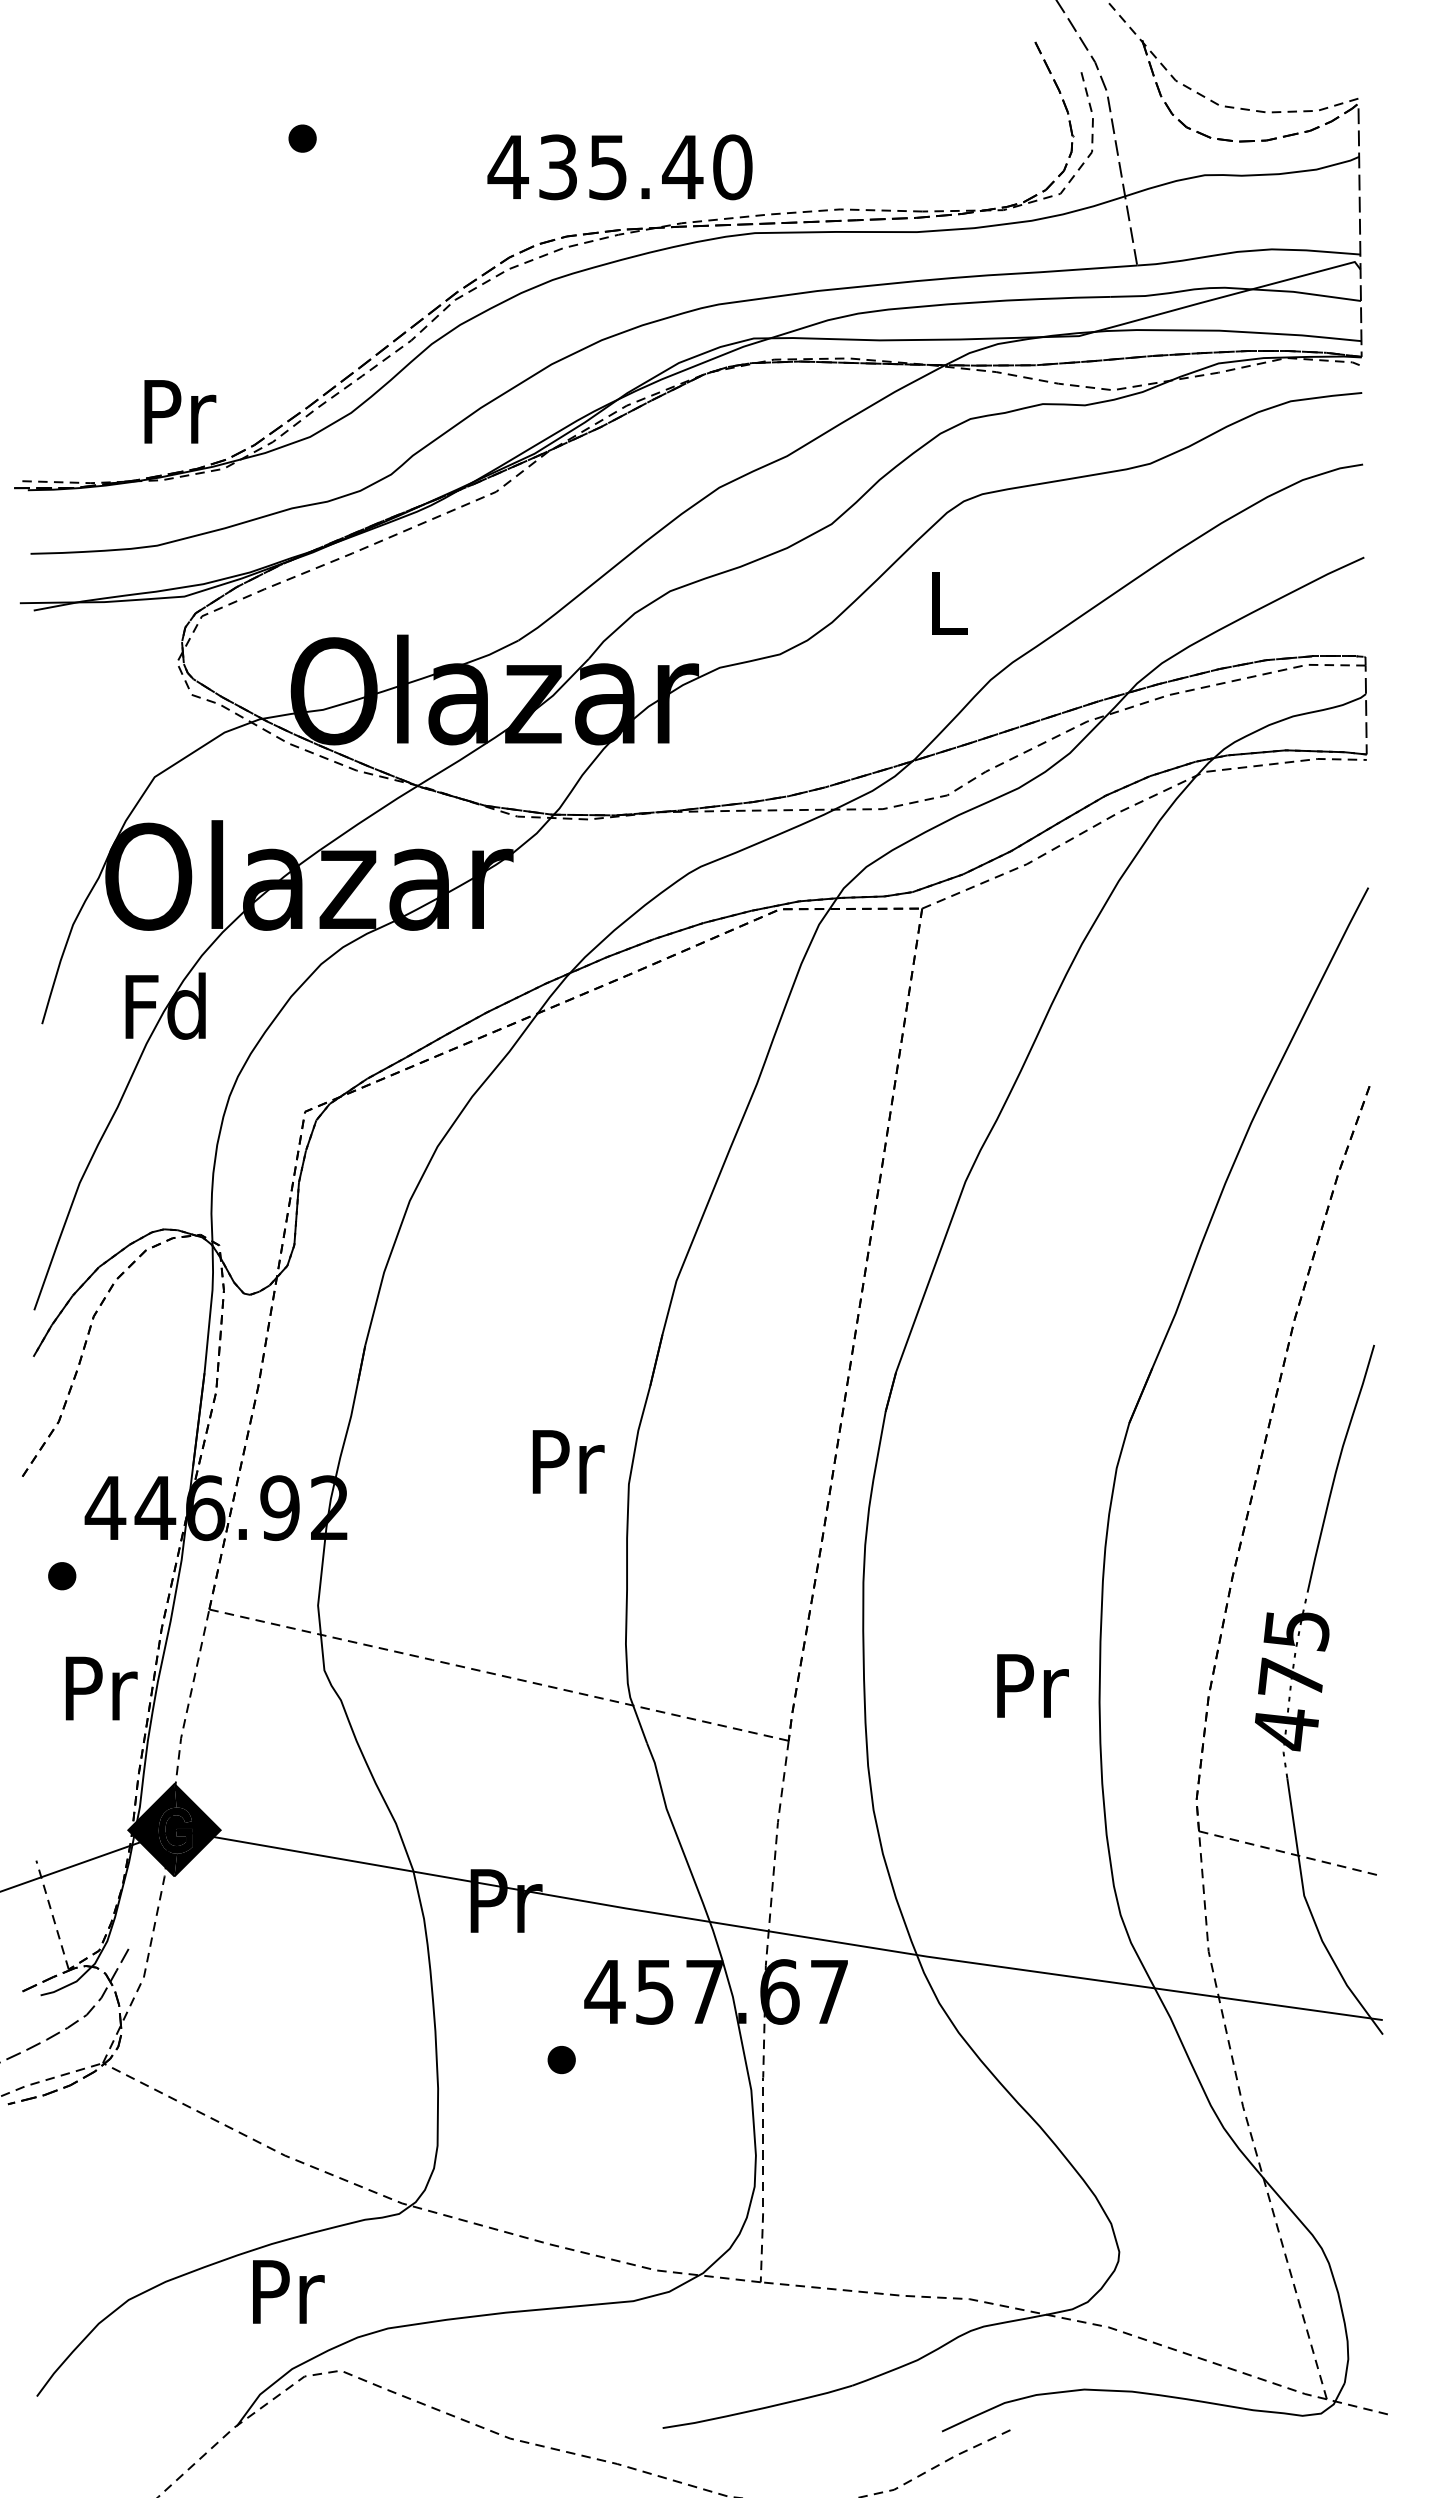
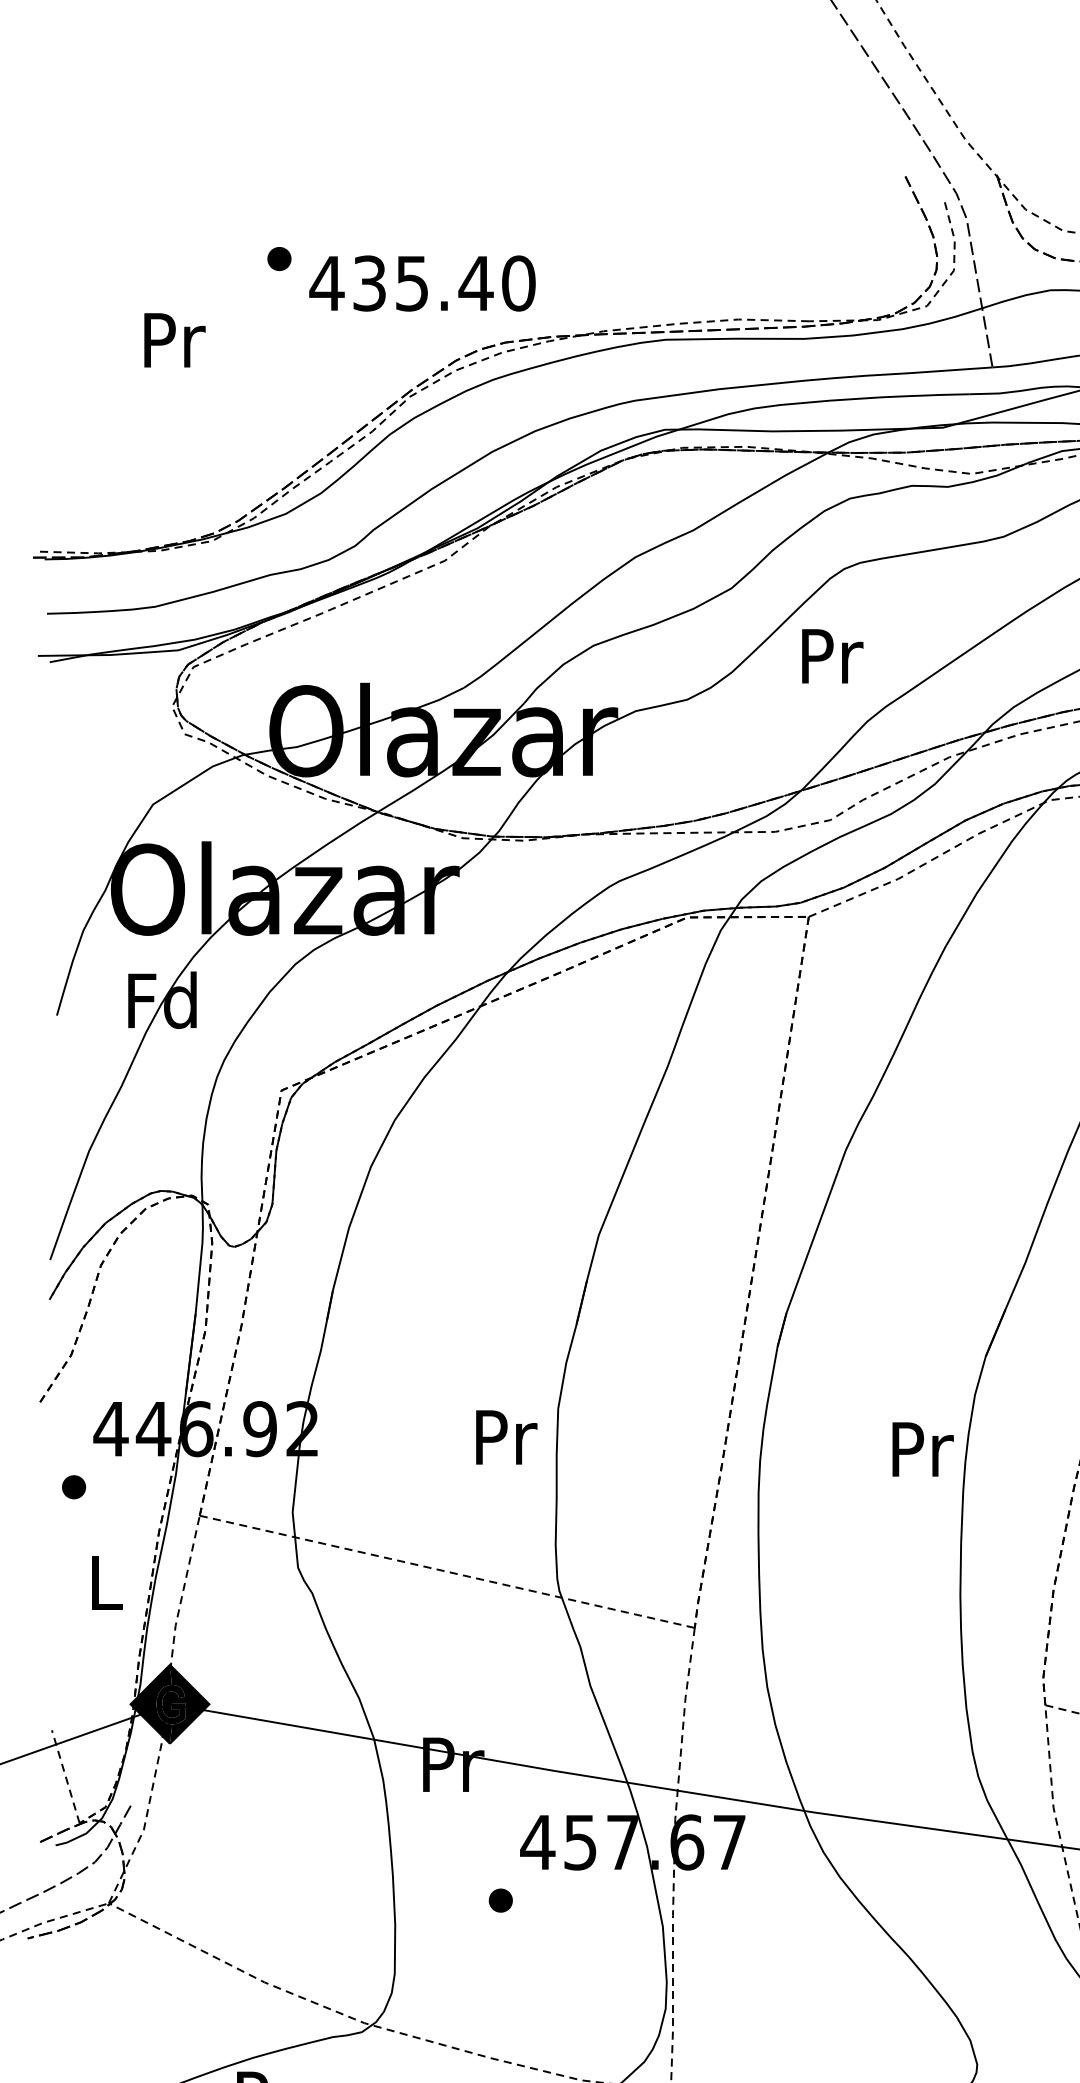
text: (619, 167) -> (422, 283), moved
text: (180, 411) -> (175, 340), moved
text: (950, 603) -> (833, 656), L -> Pr
text: (568, 1461) -> (506, 1437), moved
text: (1032, 1685) -> (922, 1449), moved
text: (101, 1688) -> (107, 1583), Pr -> L

